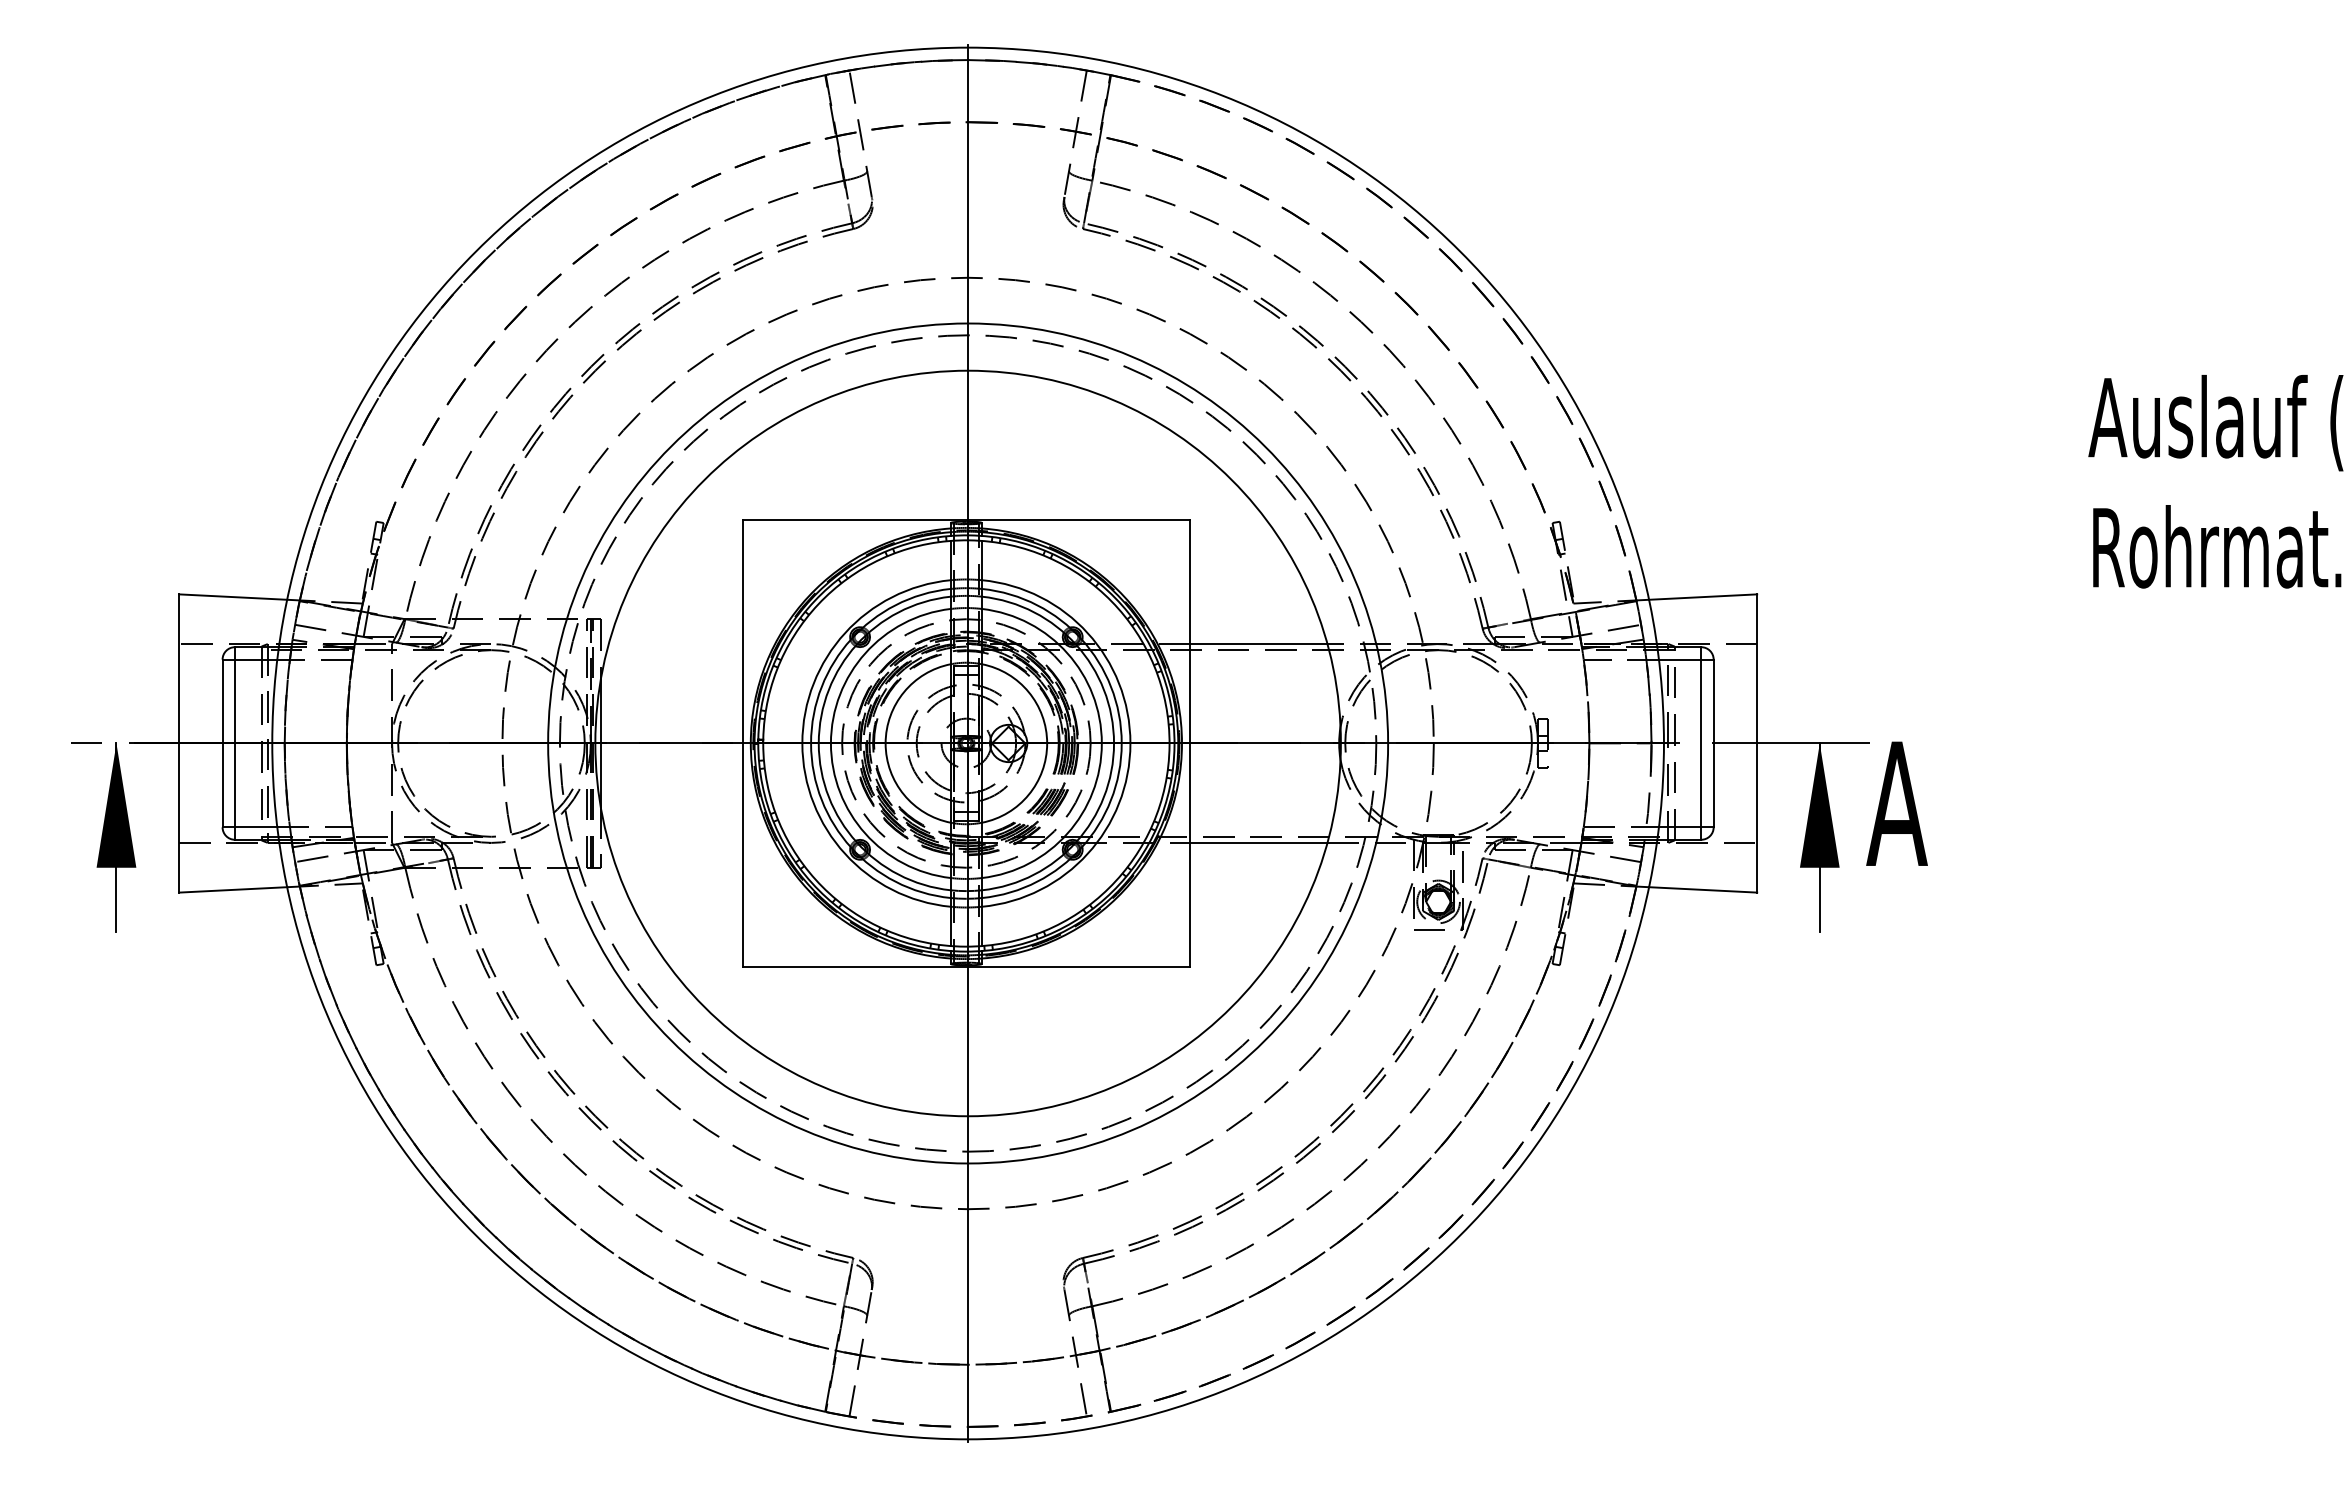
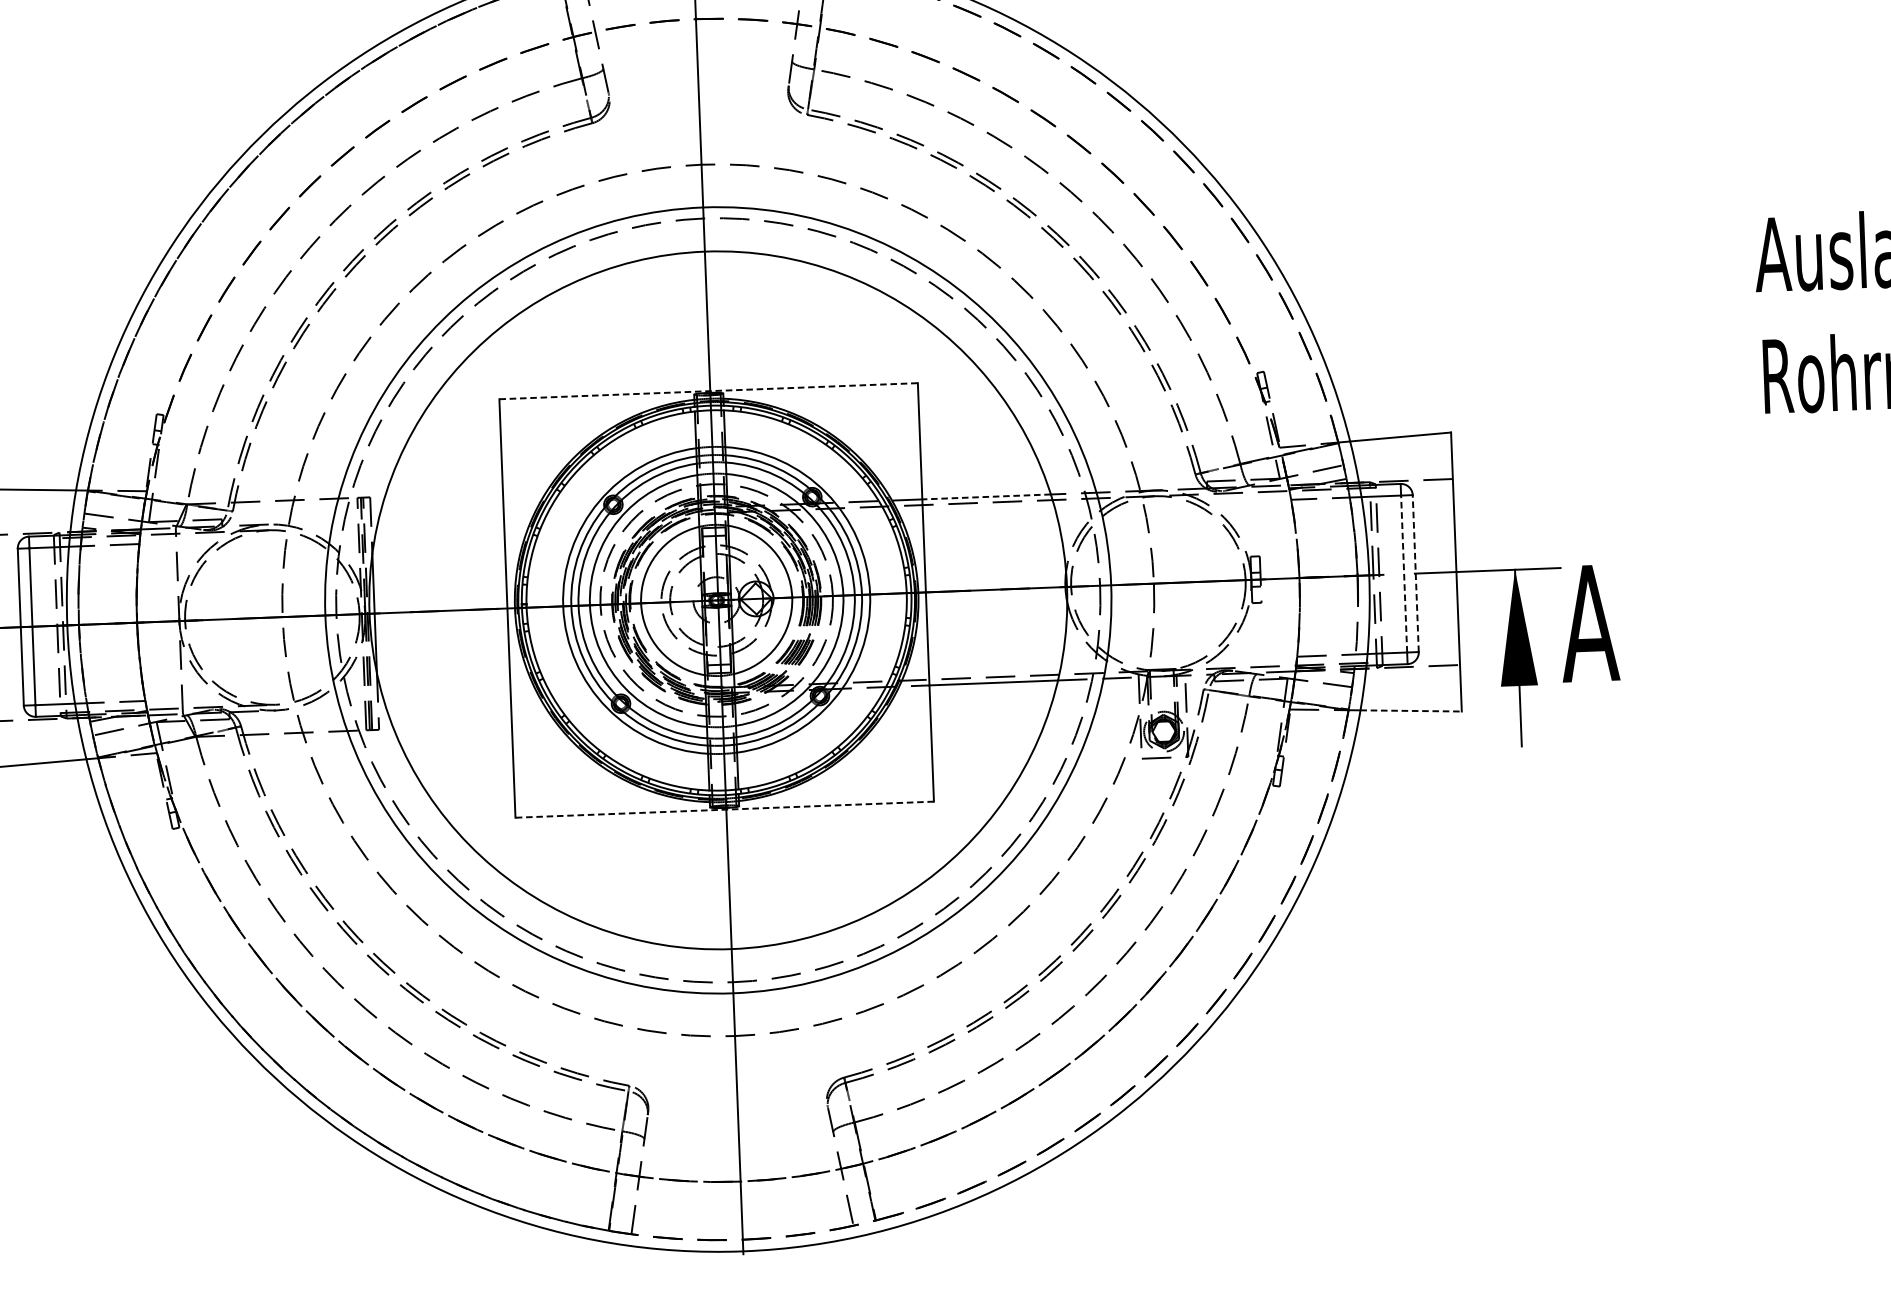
line: (966, 519) -> (708, 390), solid -> dashed
line: (1258, 644) -> (986, 497), solid -> dashed
line: (1701, 743) -> (1404, 574), solid -> dashed
line: (1713, 743) -> (1415, 573), solid -> dashed
line: (1703, 889) -> (1411, 710), solid -> dashed
line: (966, 967) -> (724, 810), solid -> dashed

